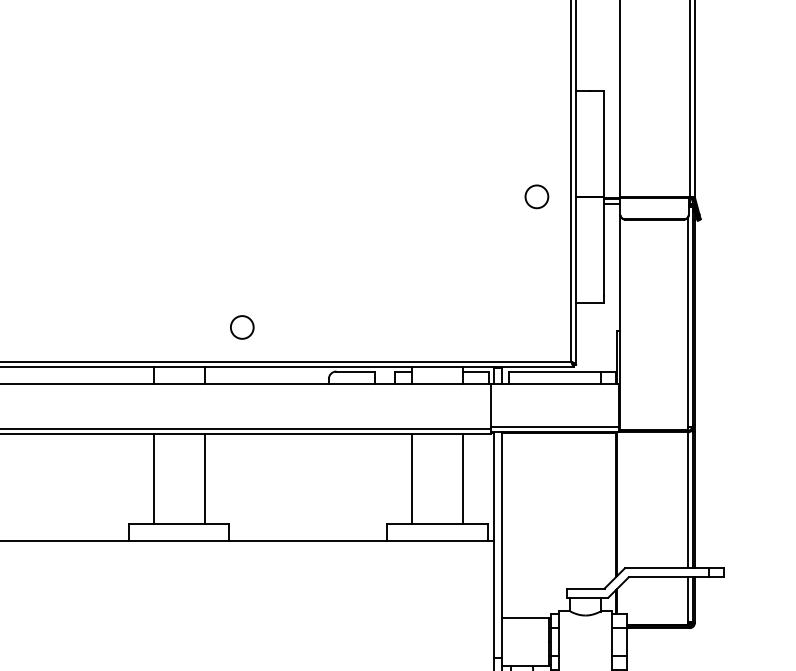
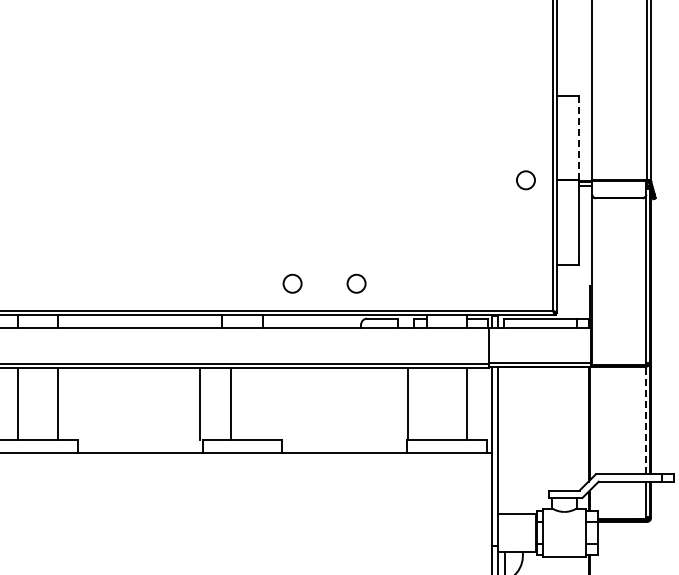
line: (603, 142) -> (578, 137), solid -> dashed
circle: (322, 327) -> (356, 283), added
line: (153, 478) -> (200, 403), moved
line: (204, 478) -> (230, 403), moved
line: (411, 478) -> (407, 403), moved
line: (687, 500) -> (645, 420), solid -> dashed

